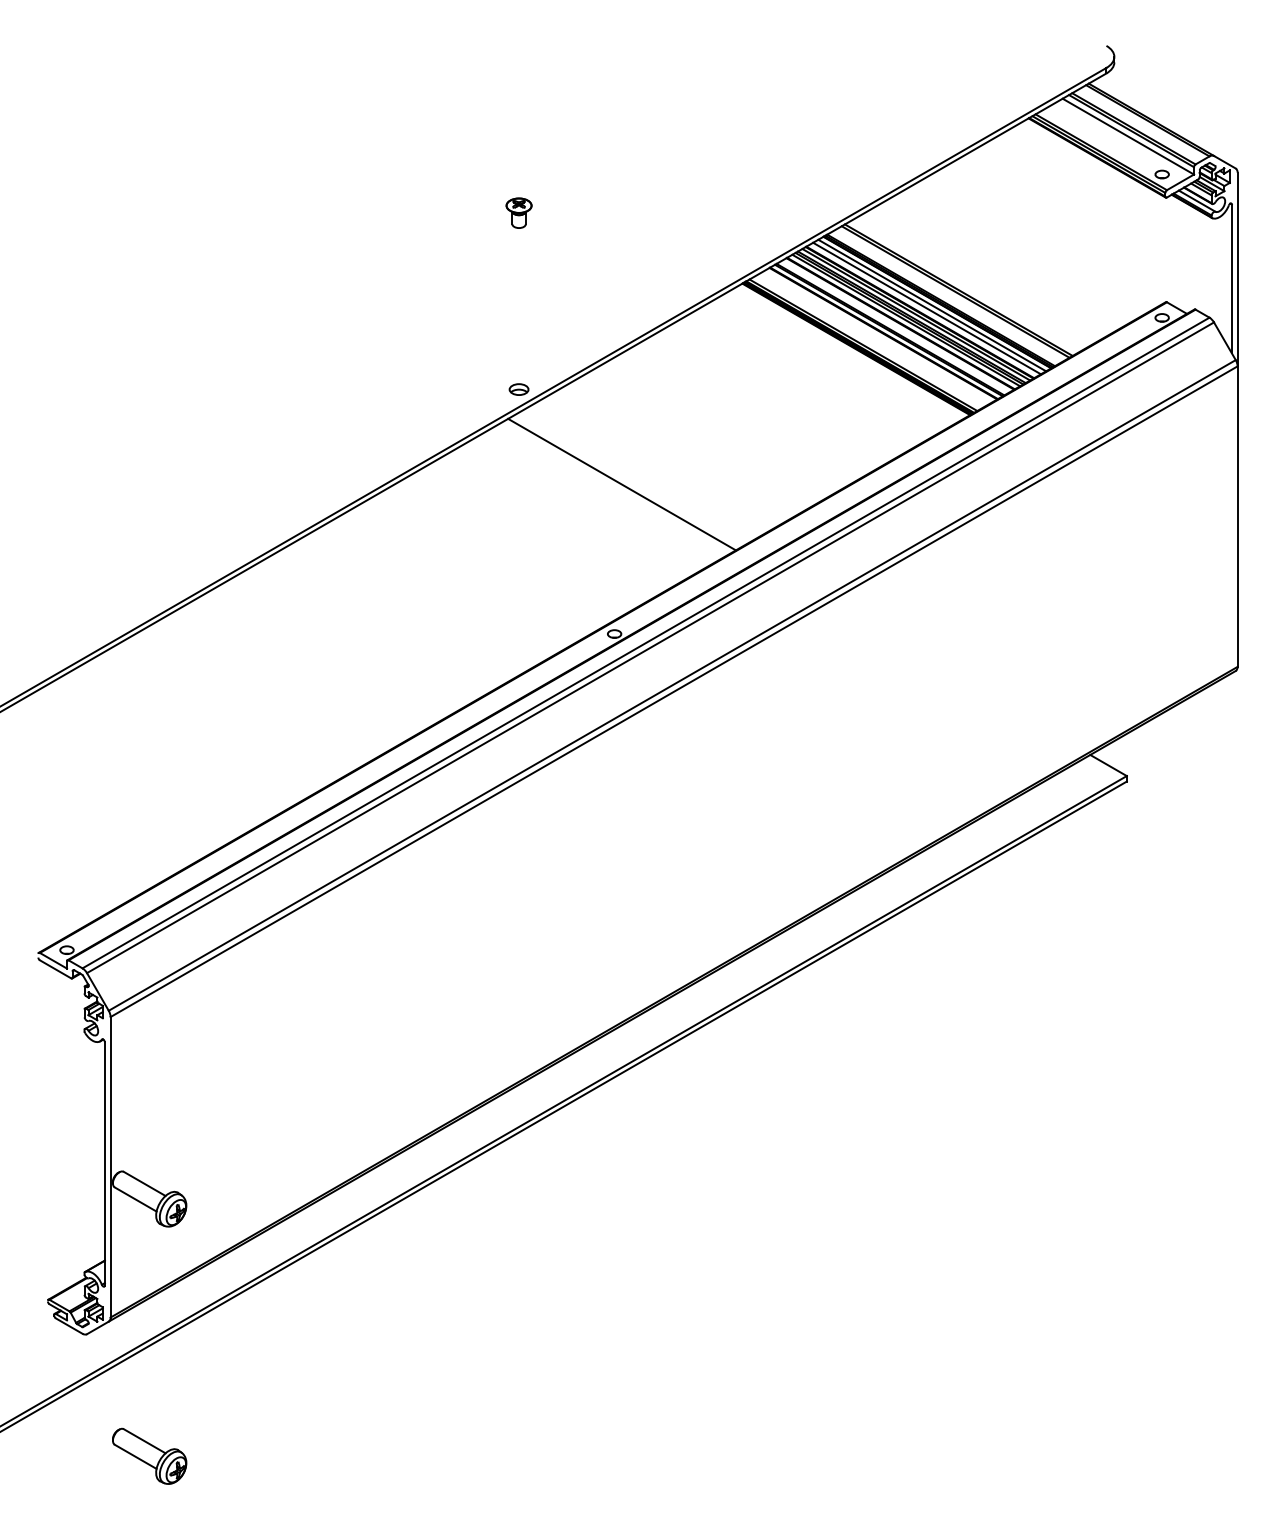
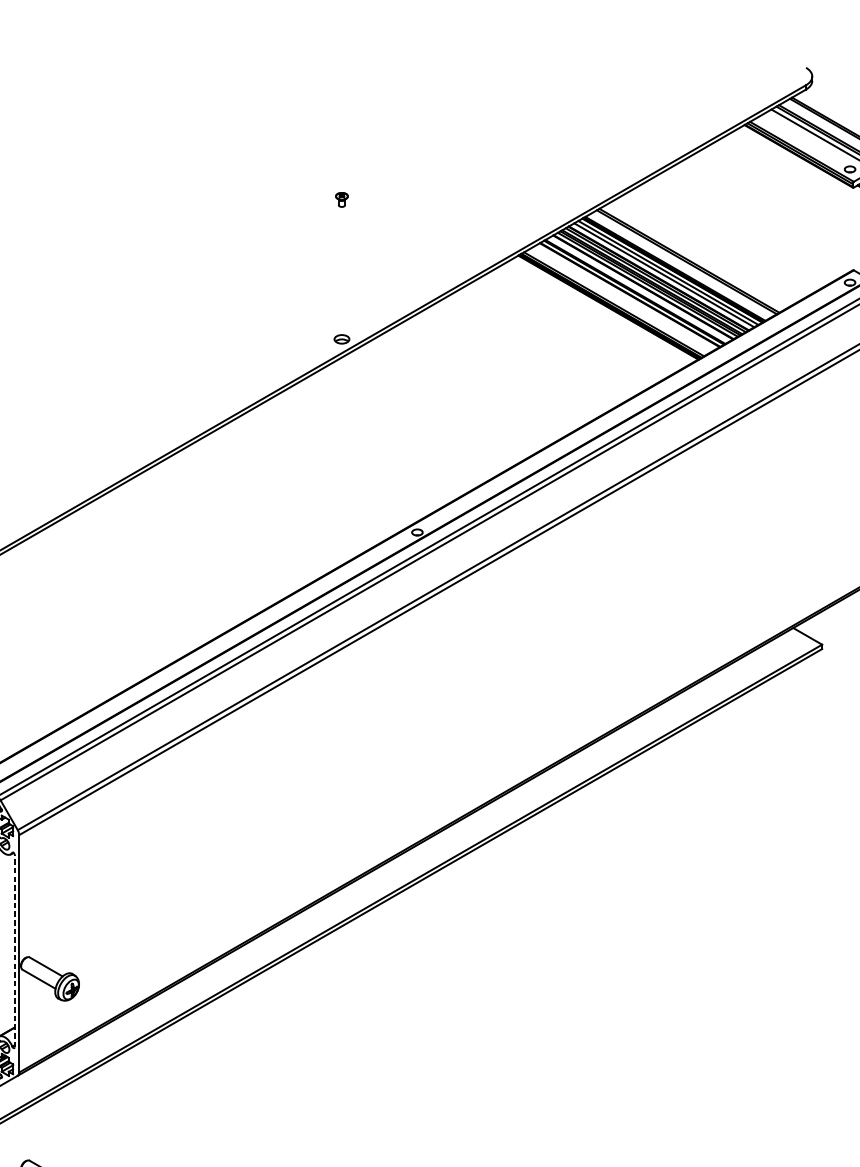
part: (518, 212) -> (341, 199), size x0.6
line: (621, 484) -> (422, 414), removed
line: (104, 1163) -> (14, 950), solid -> dashed

